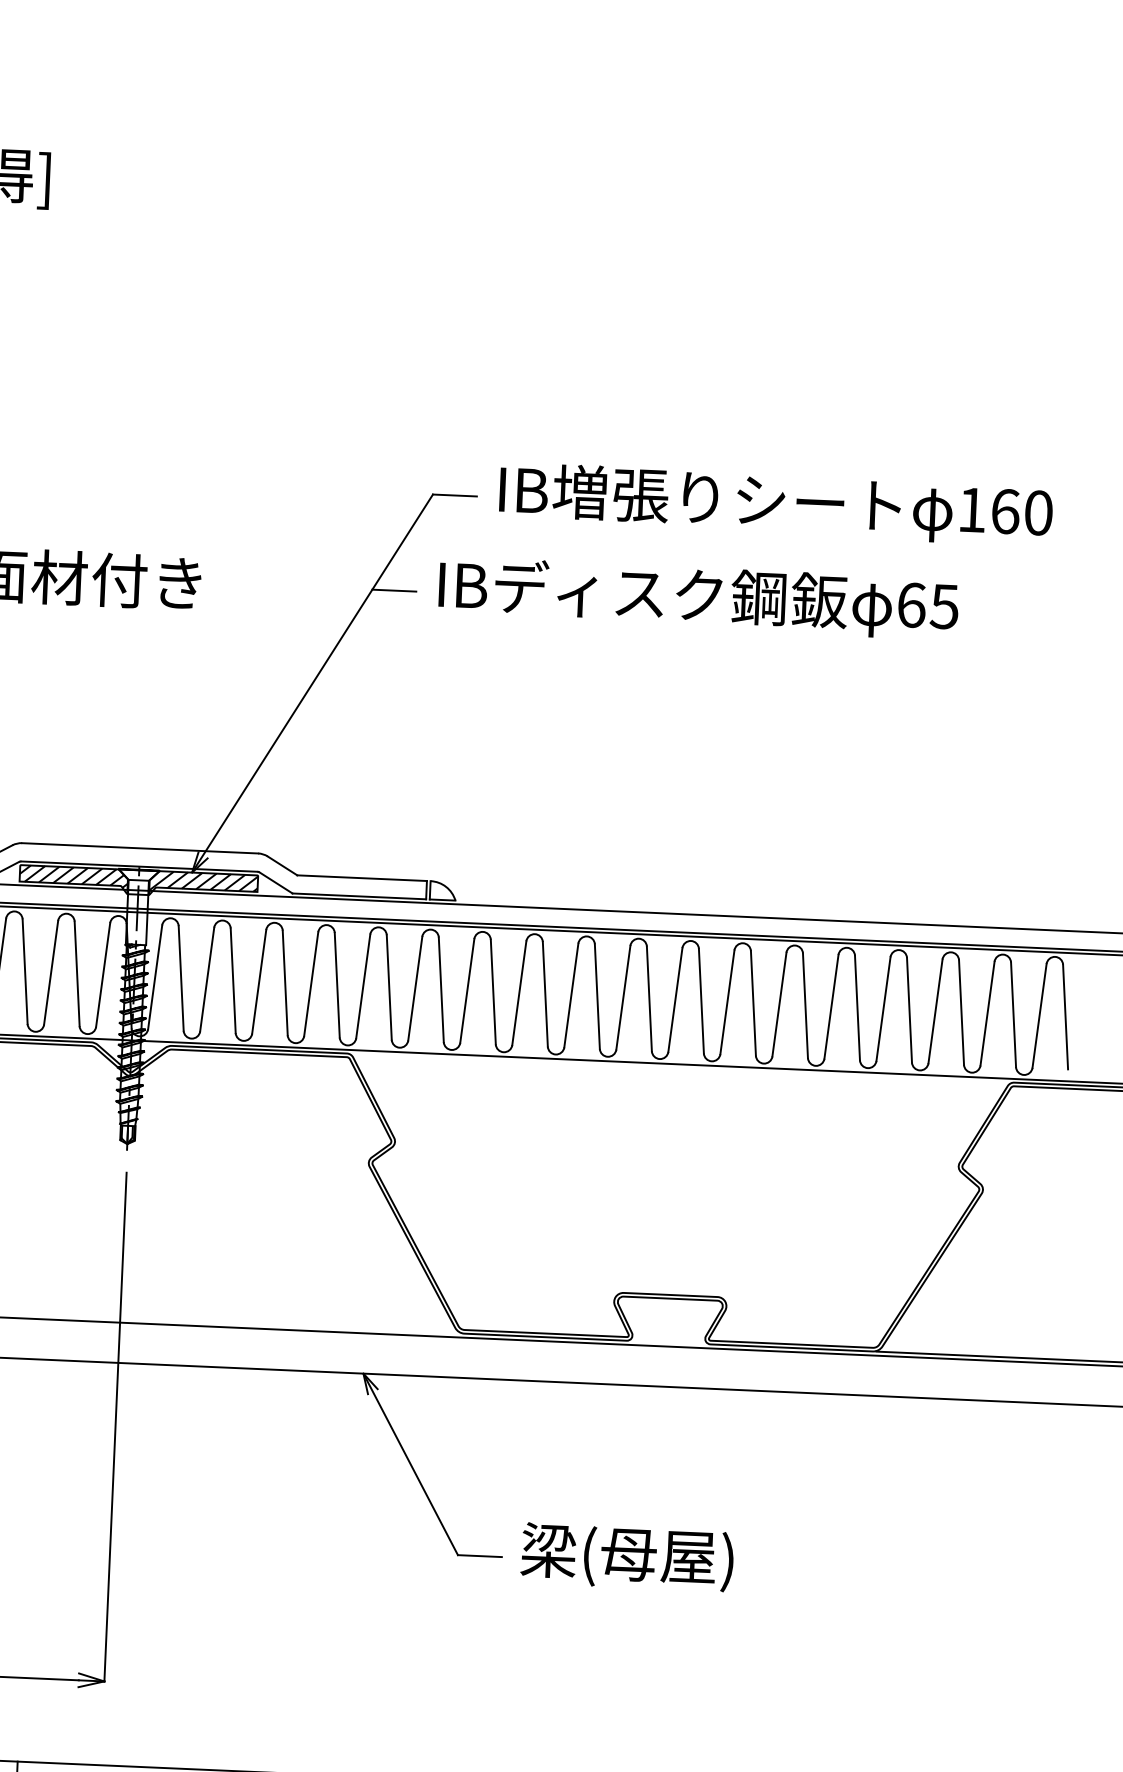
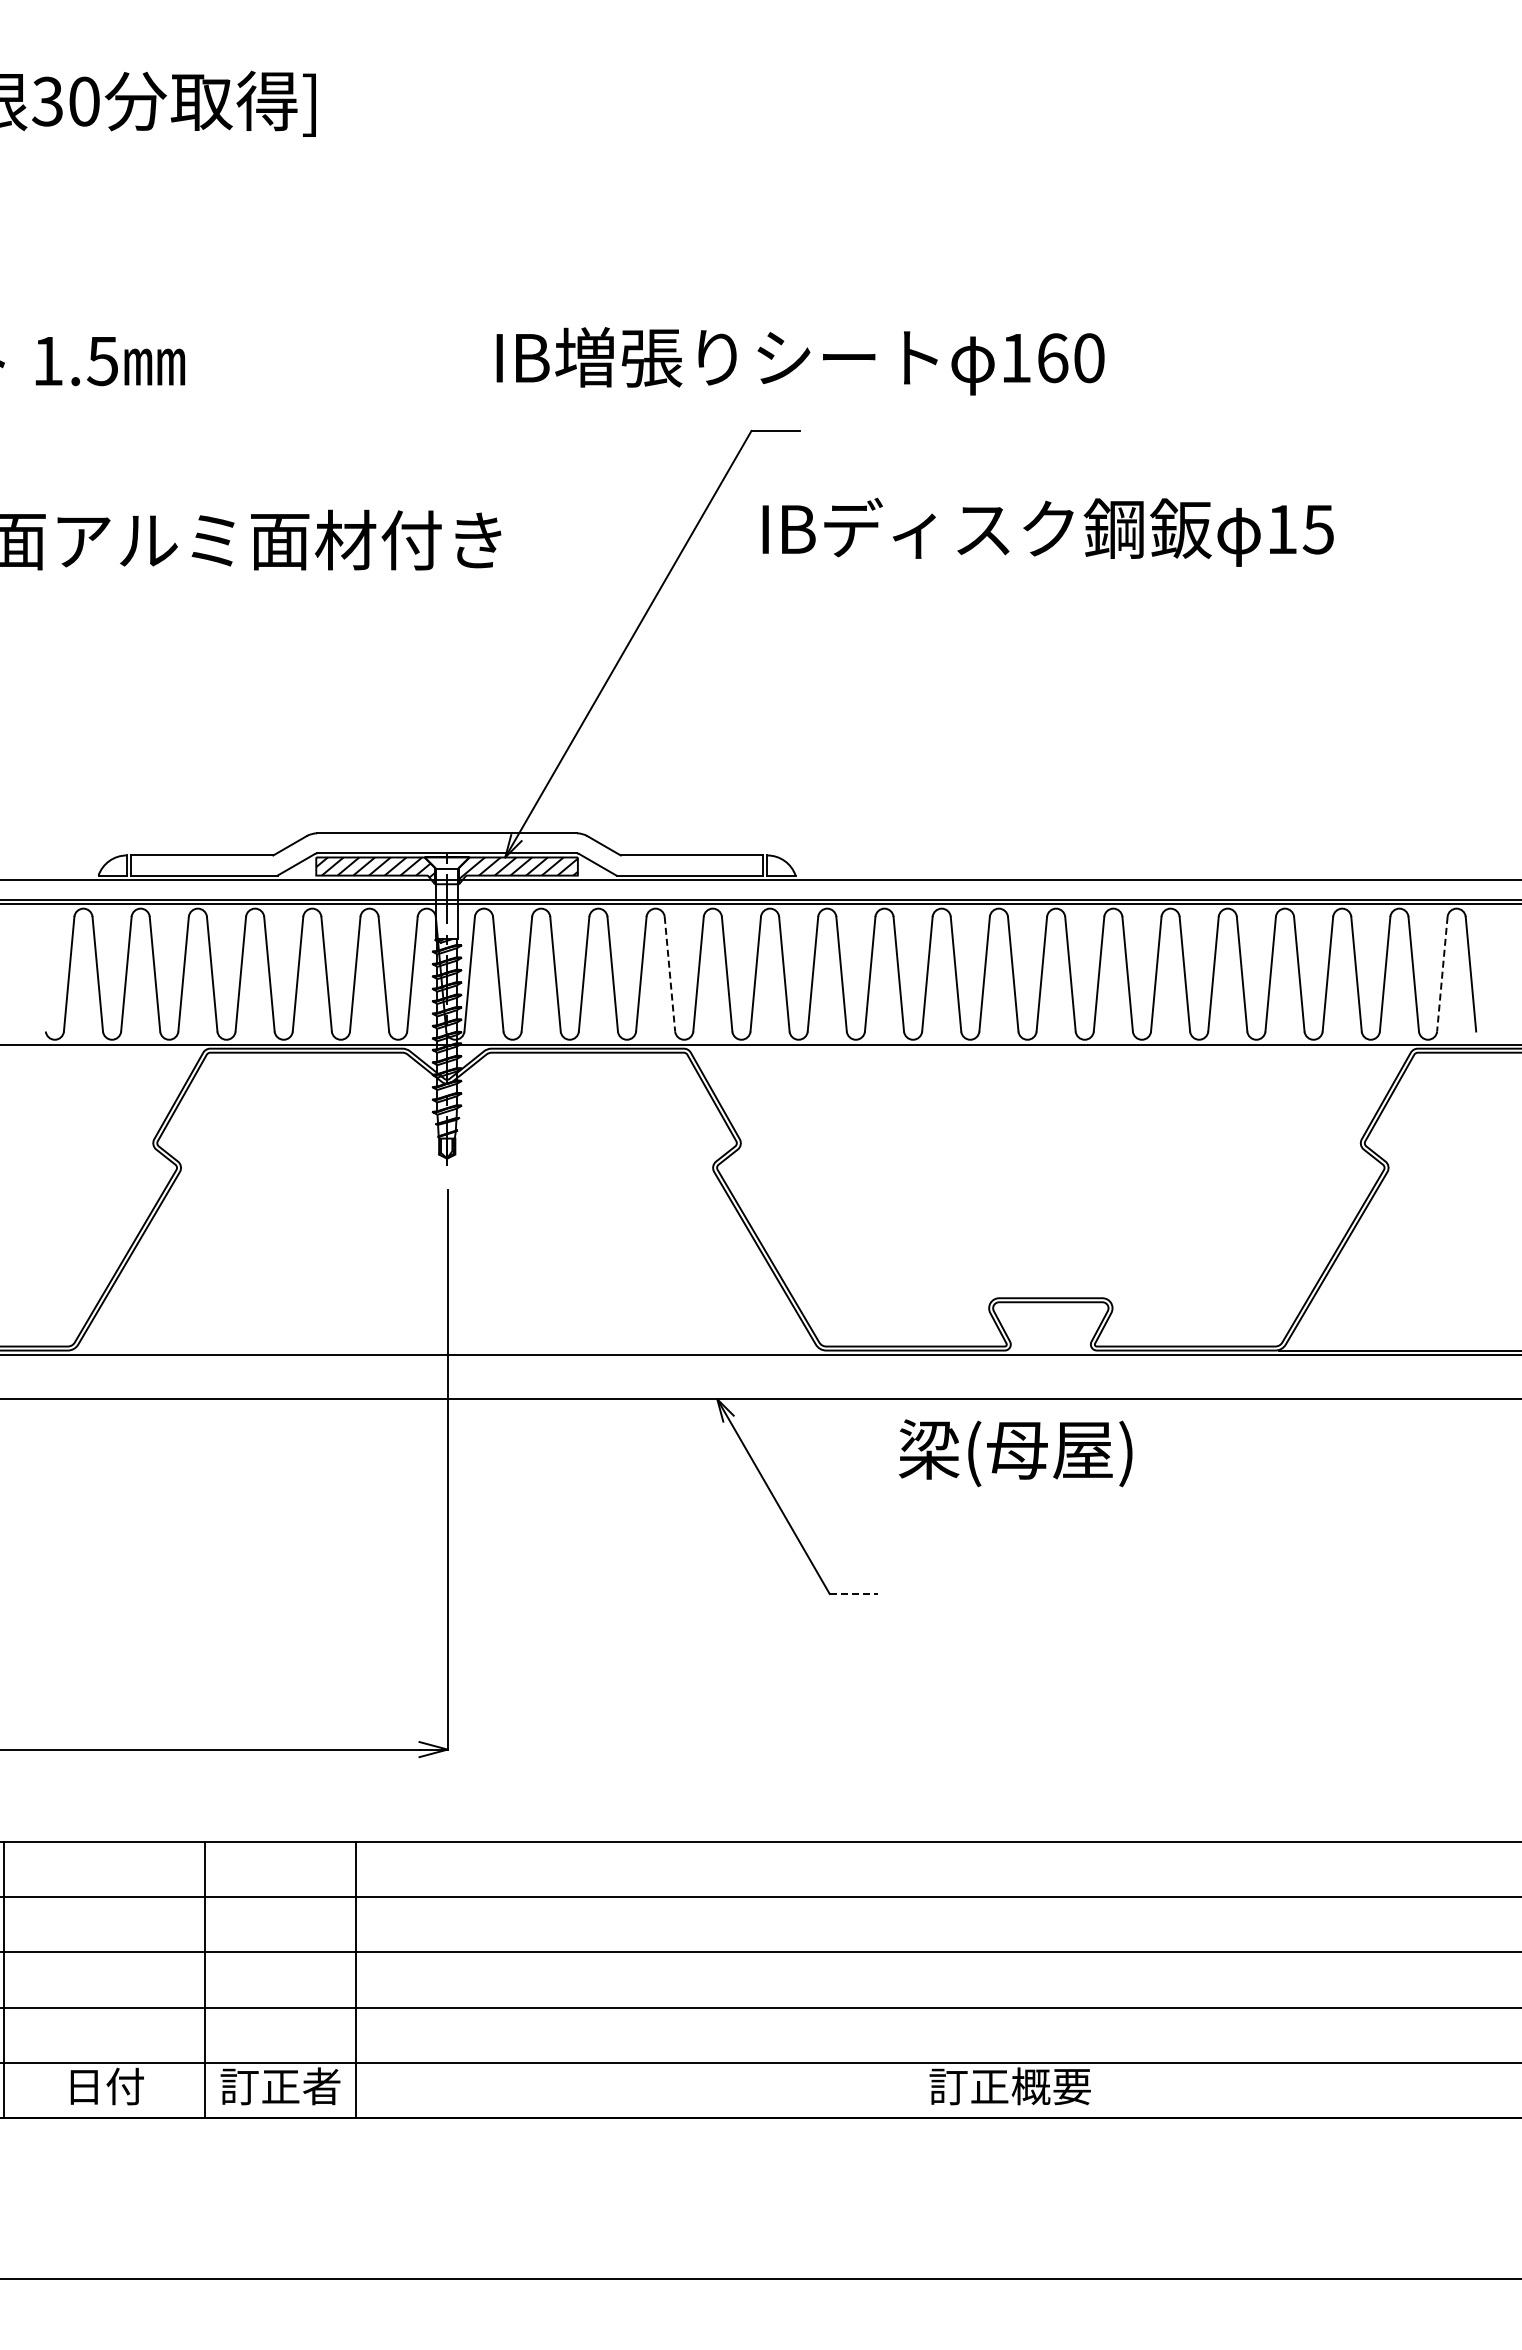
text: (775, 504) -> (800, 361), moved
line: (394, 590) -> (713, 538), removed
text: (911, 605) -> (1282, 529), 65 -> 15
line: (336, 985) -> (669, 974), solid -> dashed
line: (1039, 1016) -> (1442, 974), solid -> dashed
line: (480, 1556) -> (854, 1594), solid -> dashed
text: (627, 1557) -> (1015, 1453), moved

